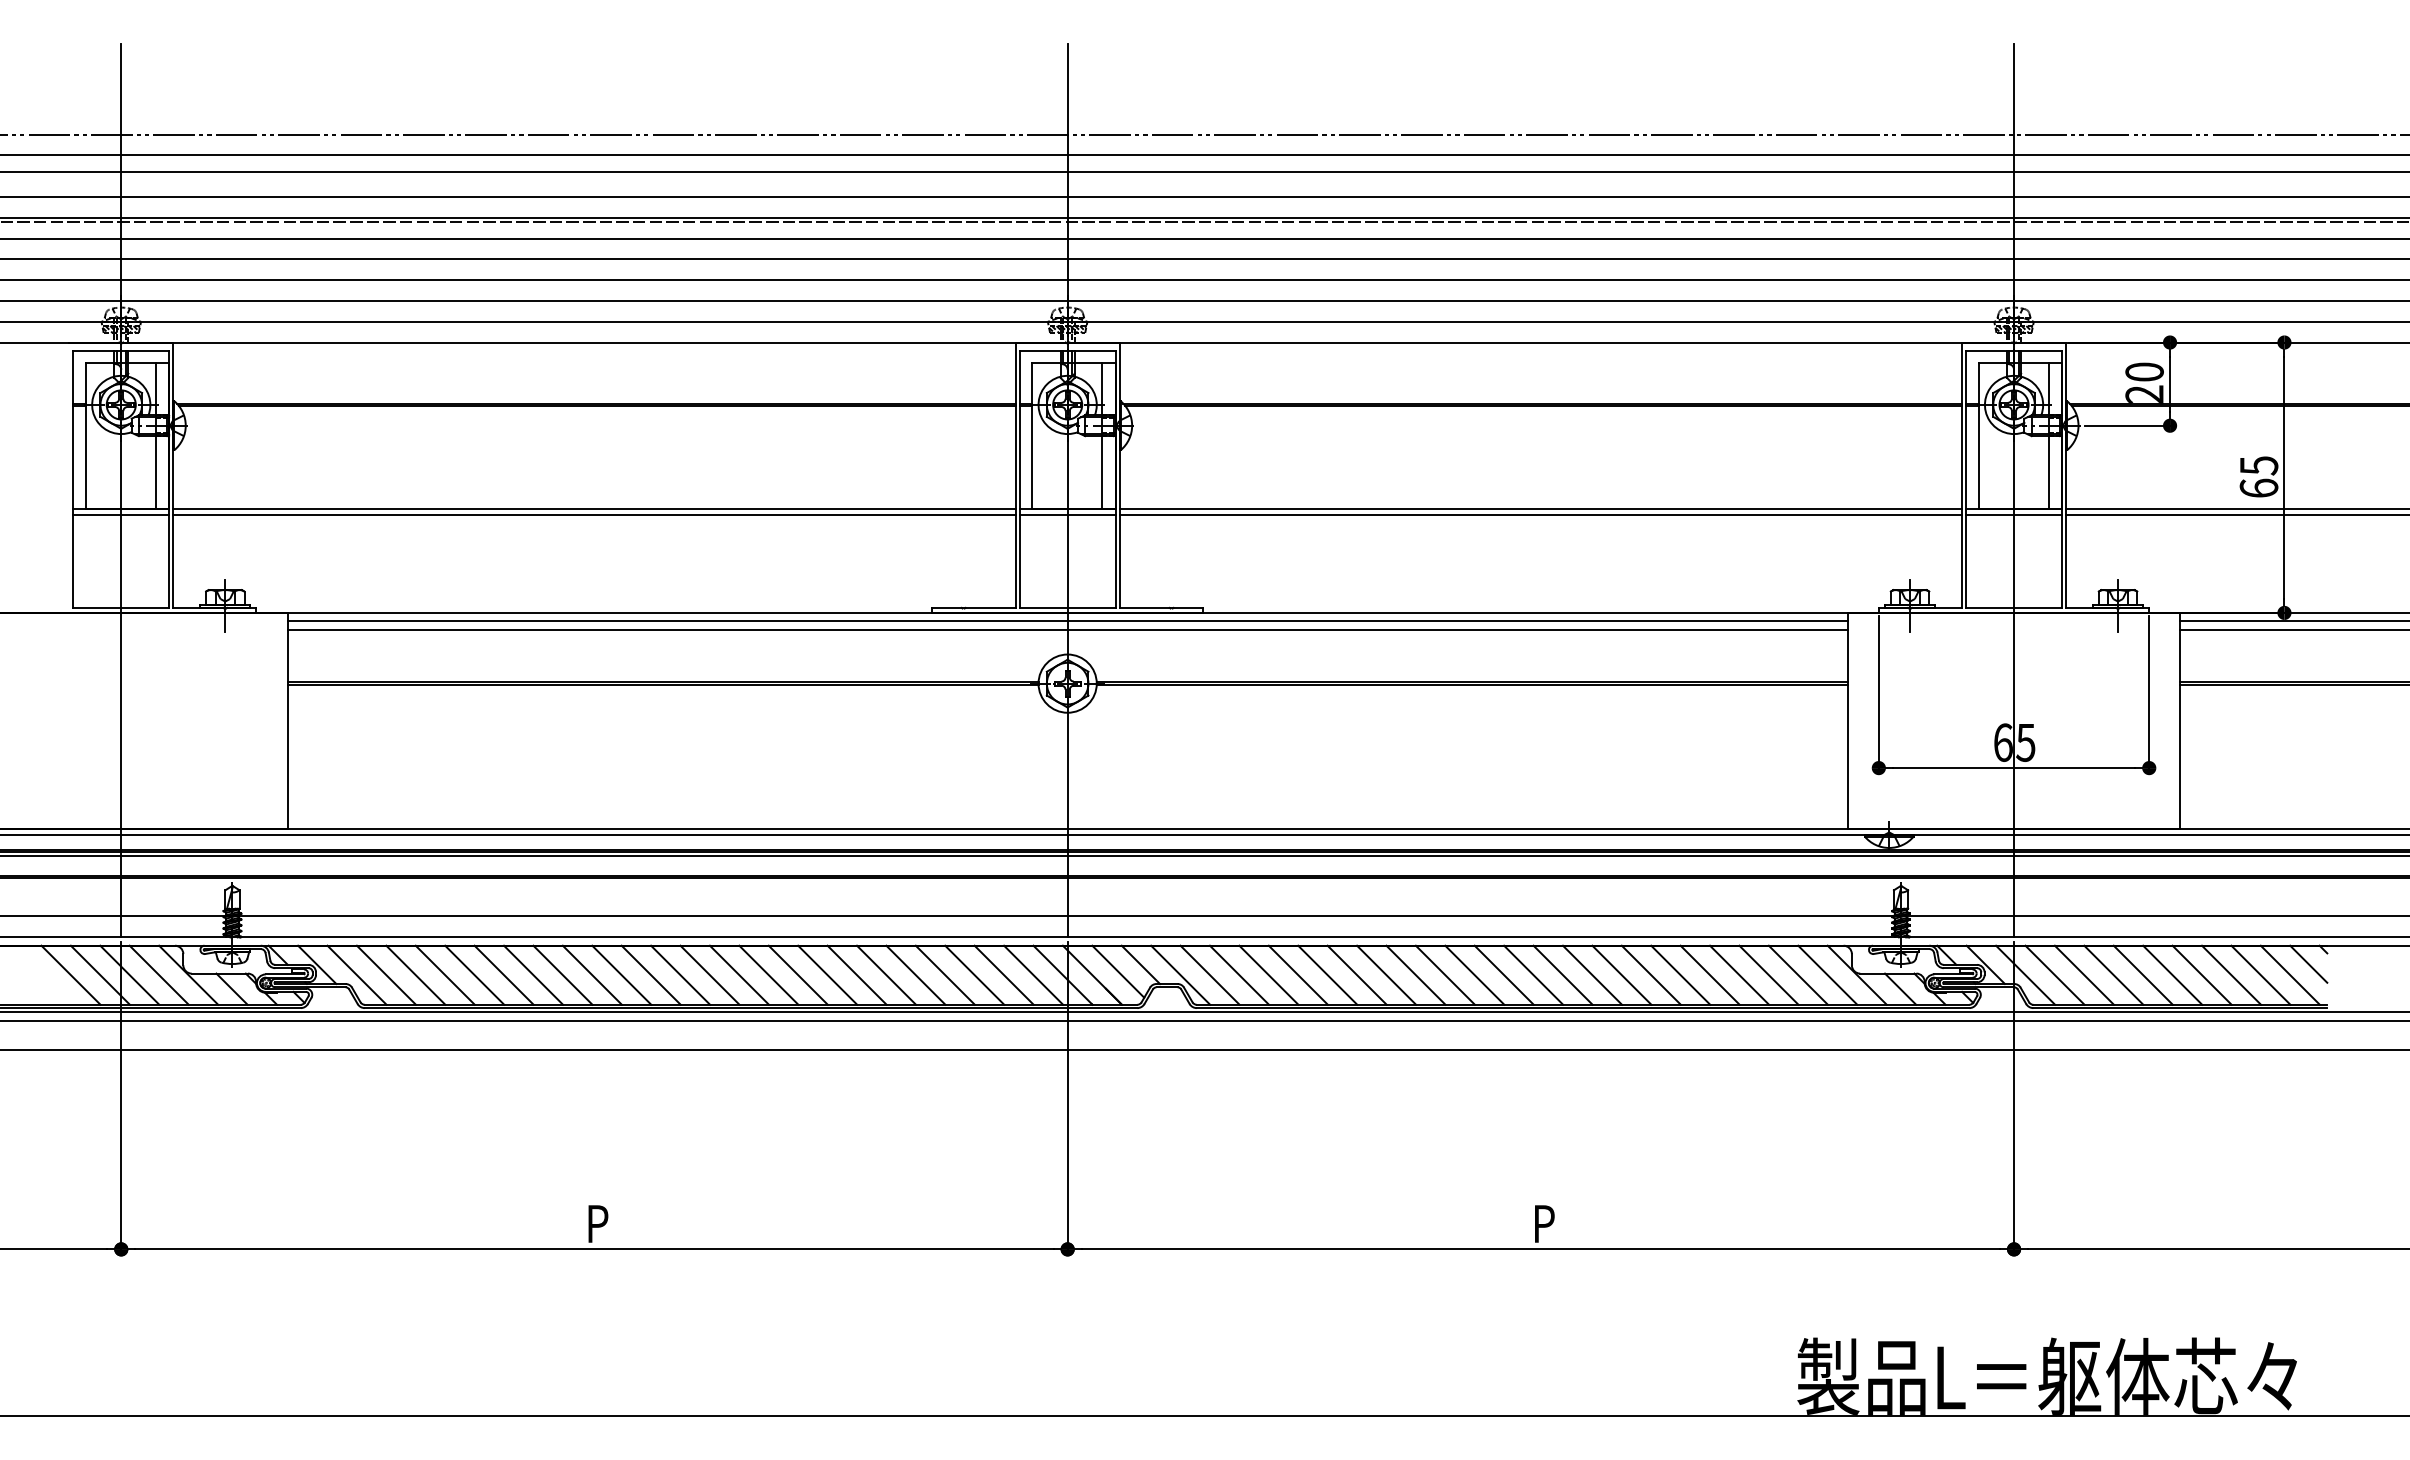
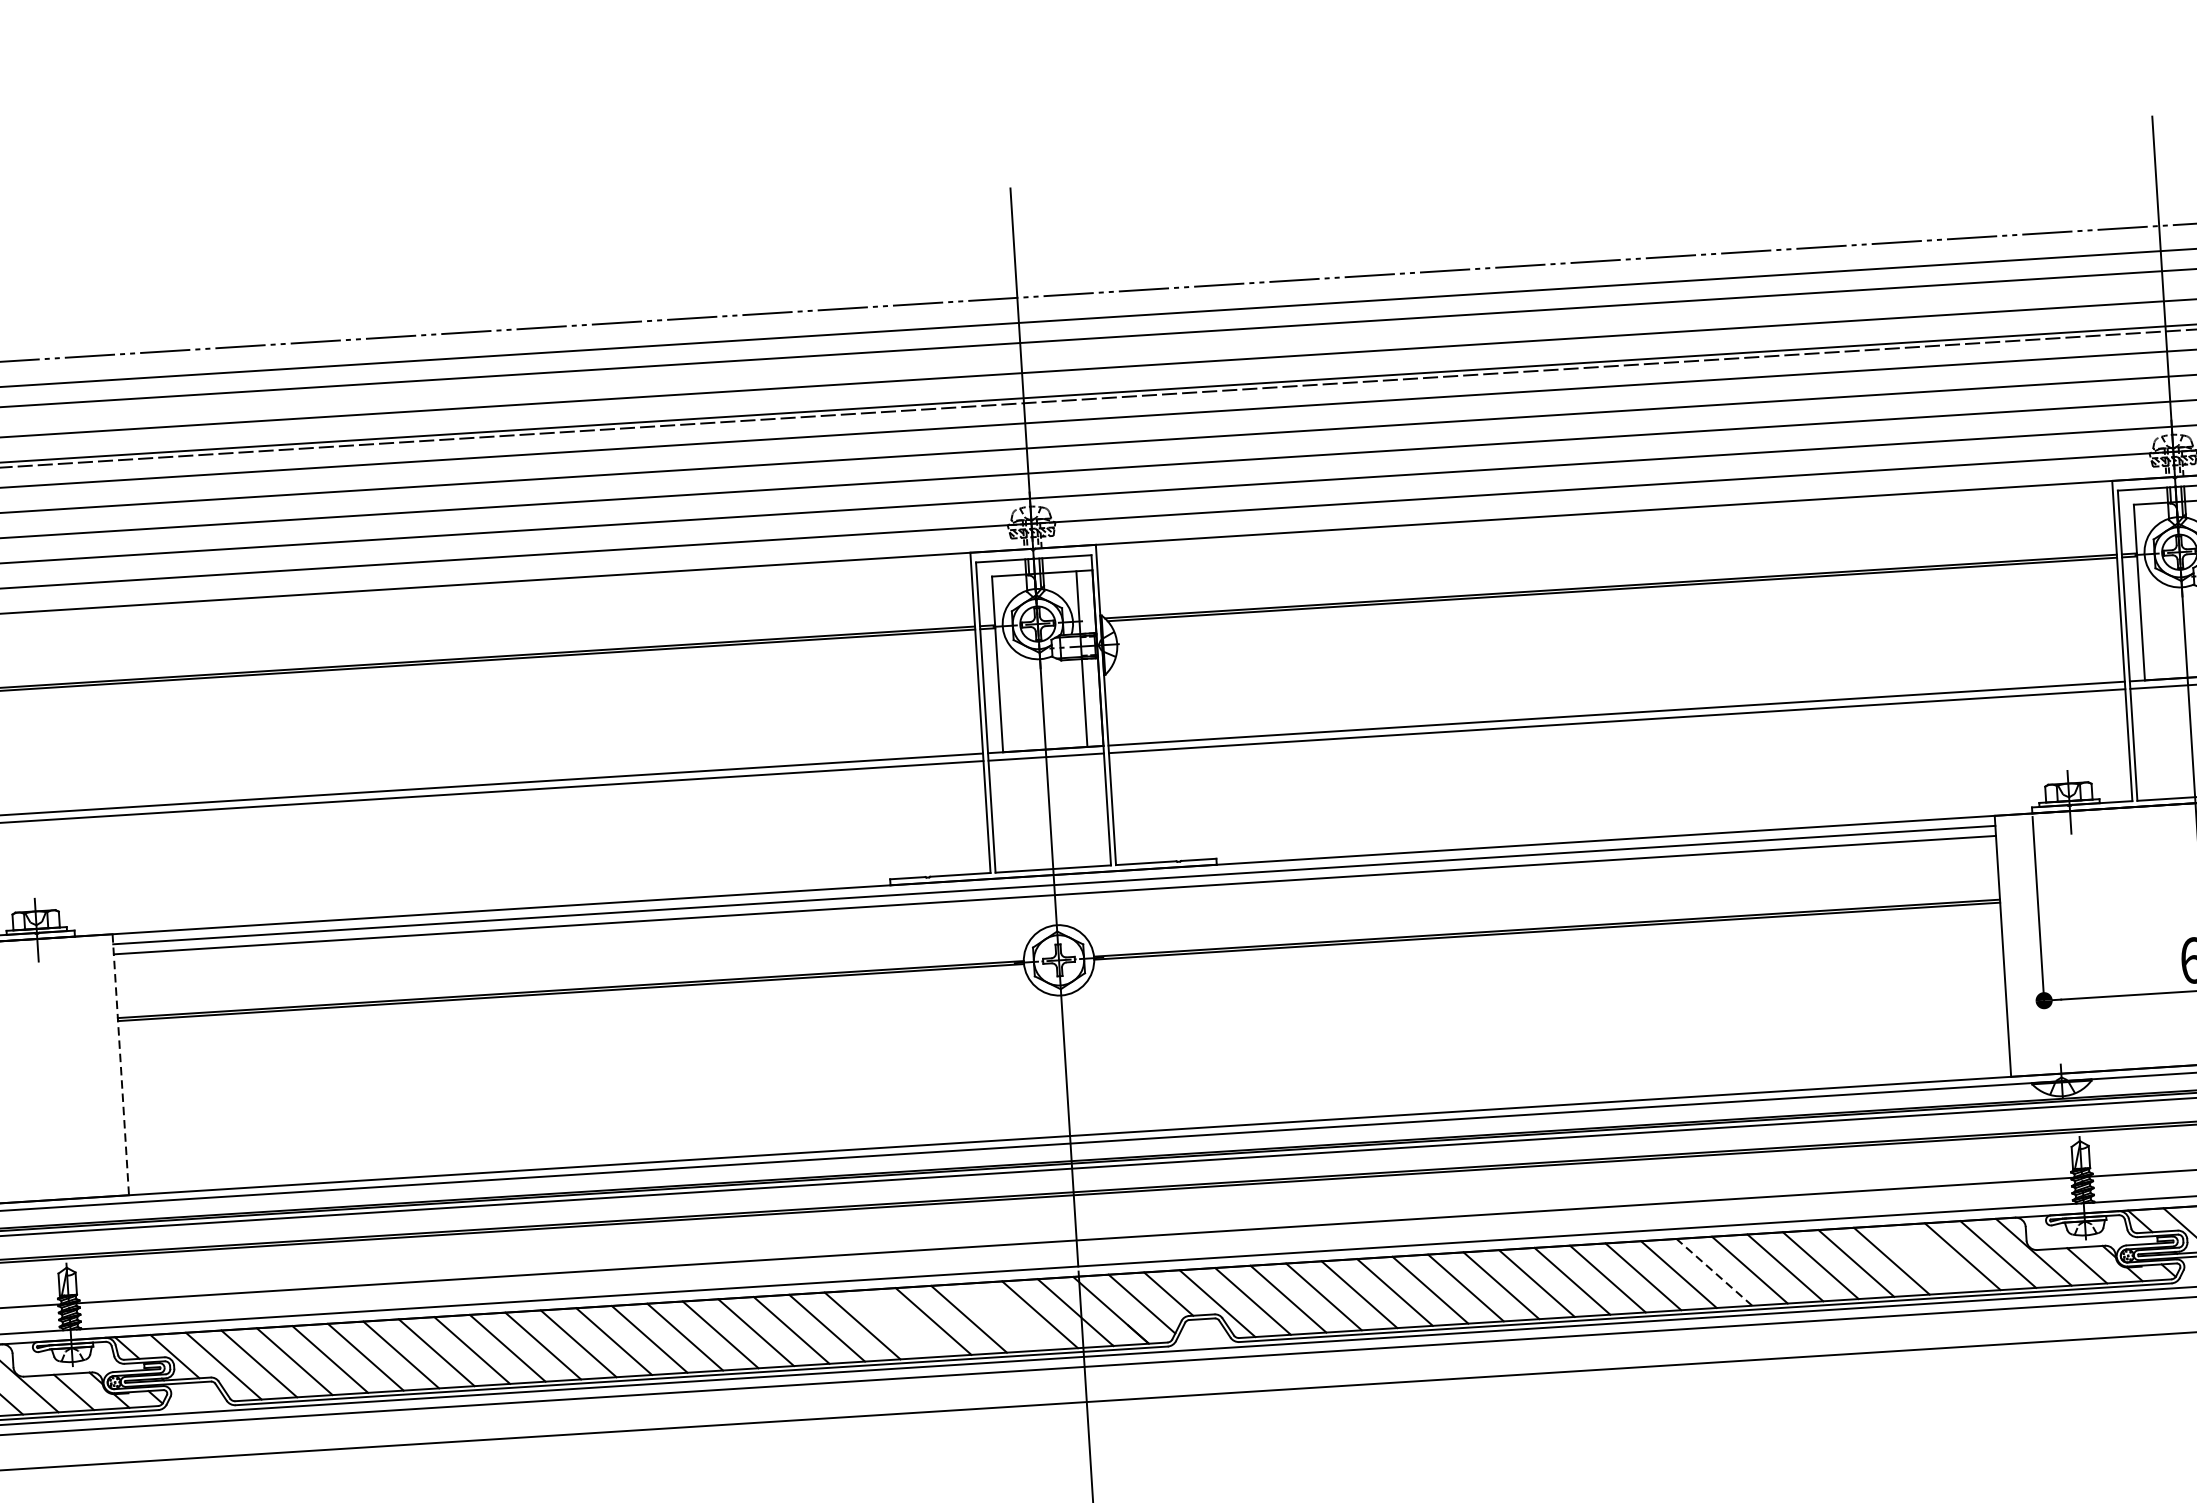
line: (287, 721) -> (120, 1065), solid -> dashed
line: (915, 974) -> (897, 1322), removed
line: (1003, 974) -> (1003, 1316), removed
line: (1768, 974) -> (1926, 1258), removed
line: (1592, 975) -> (1714, 1272), solid -> dashed

